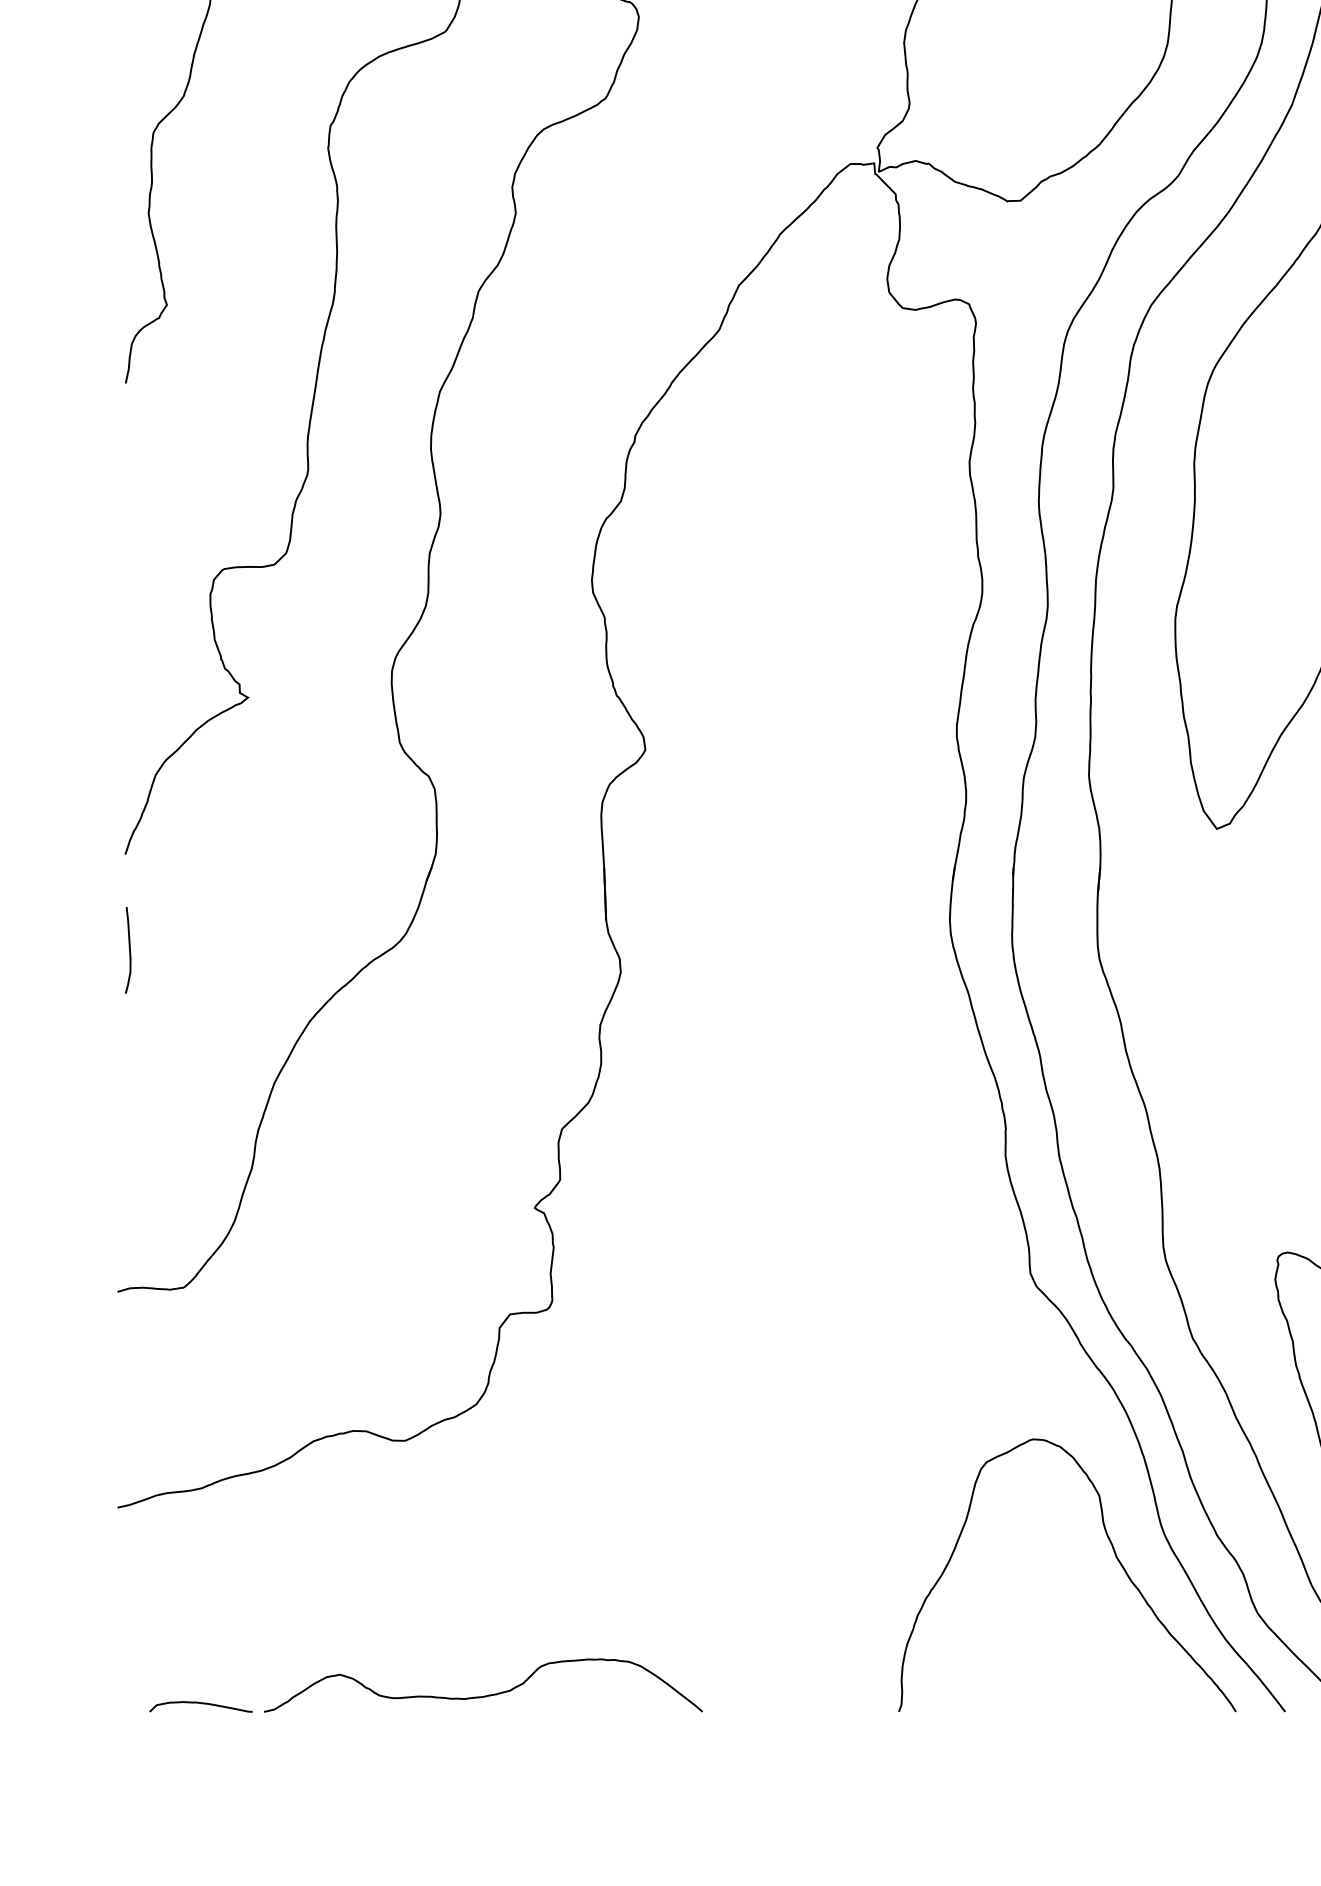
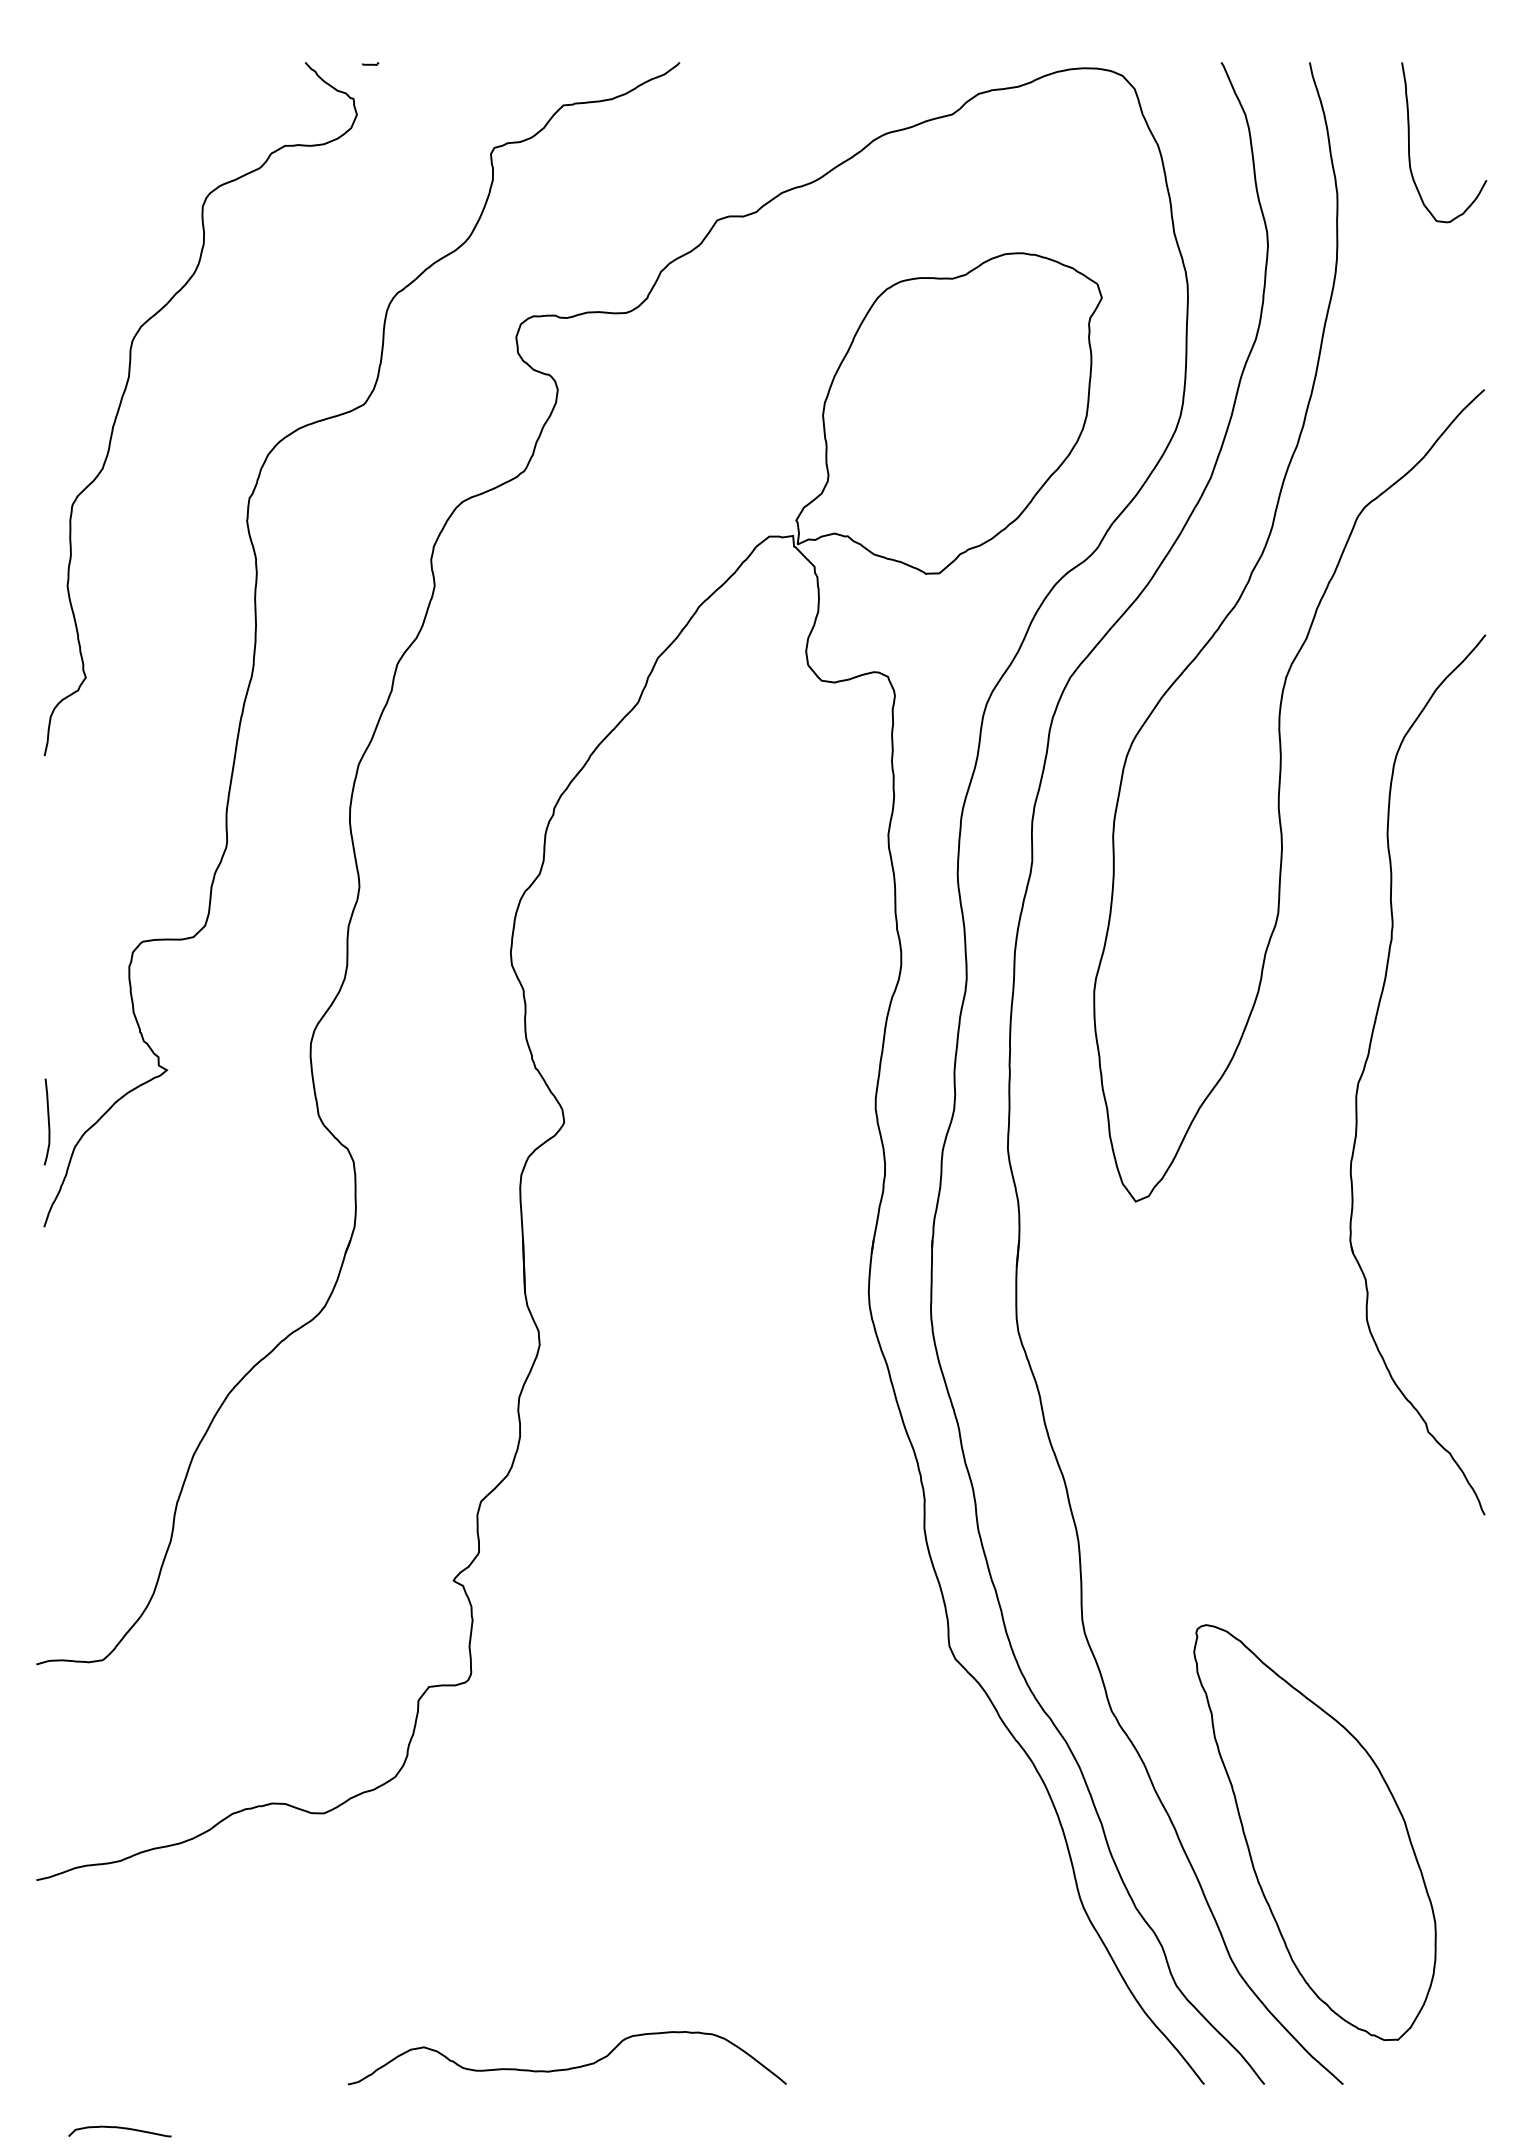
curve: (128, 948) -> (47, 1120), moved
curve: (1115, 1557) -> (1034, 1930), removed
curve: (486, 1694) -> (570, 2067), moved
curve: (200, 1703) -> (119, 2128), moved

